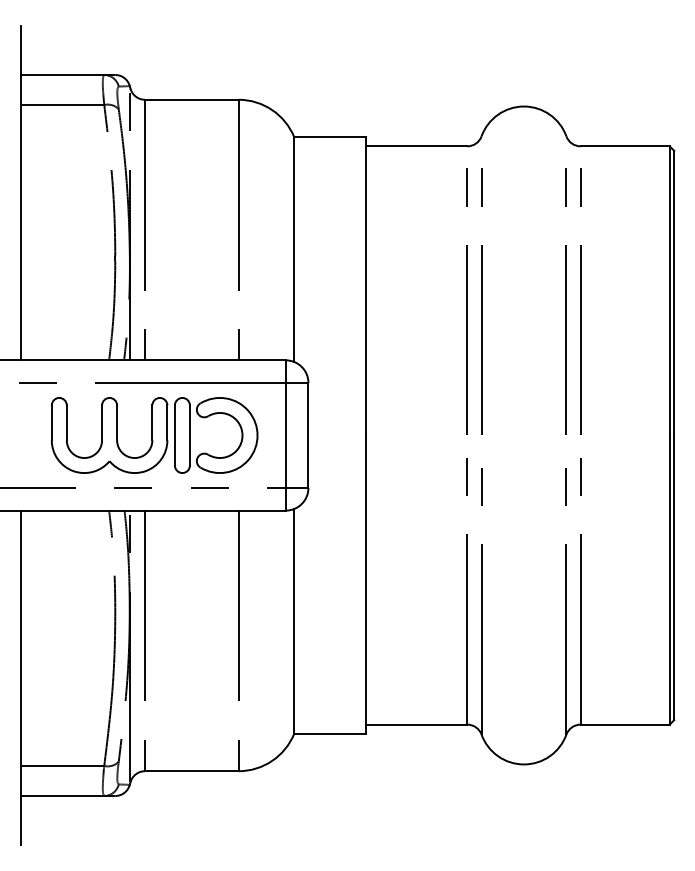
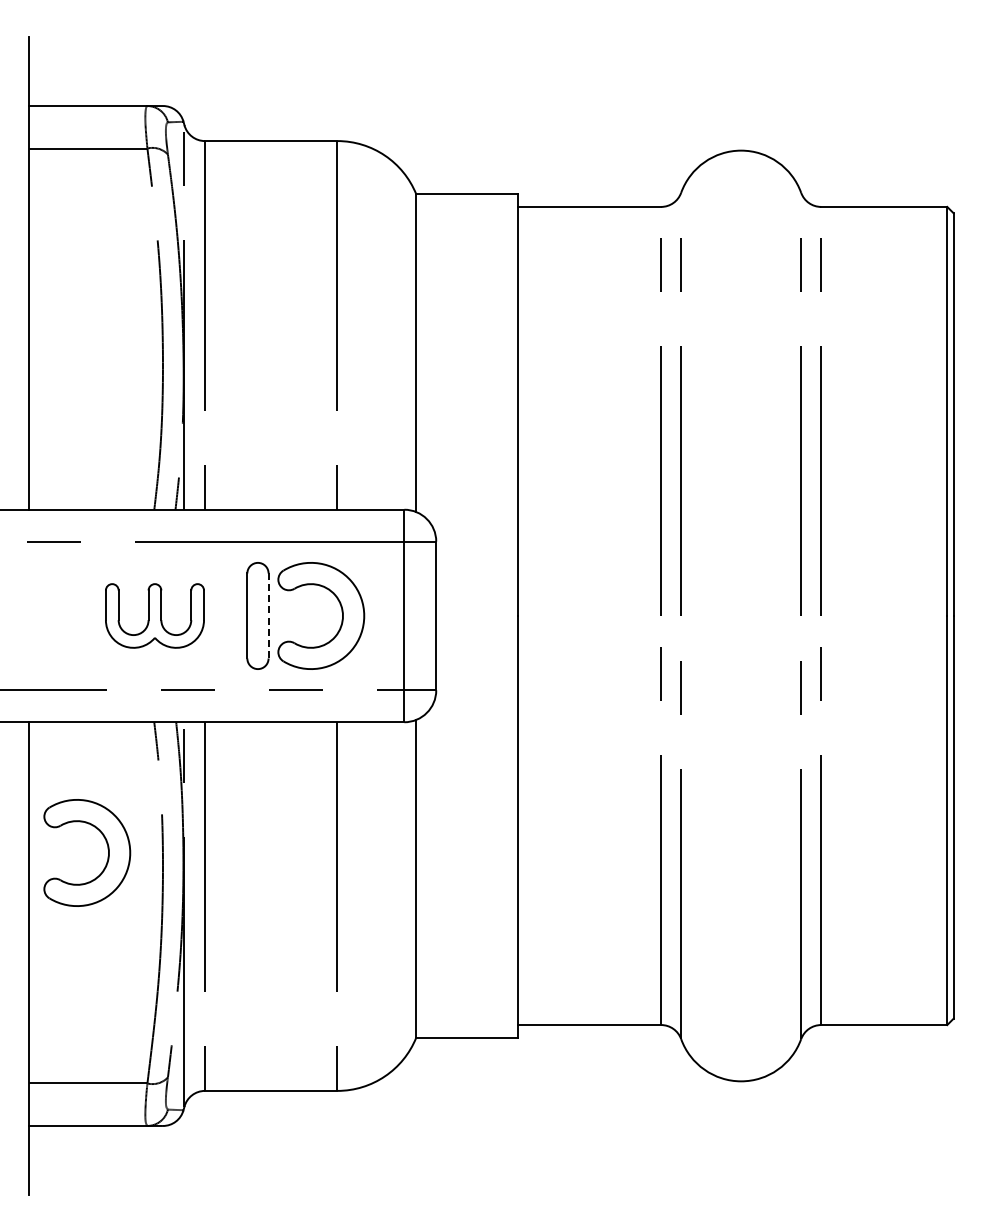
part: (109, 435) -> (154, 615), size x0.6
line: (189, 435) -> (268, 615), solid -> dashed
part: (76, 600) -> (107, 849), added

